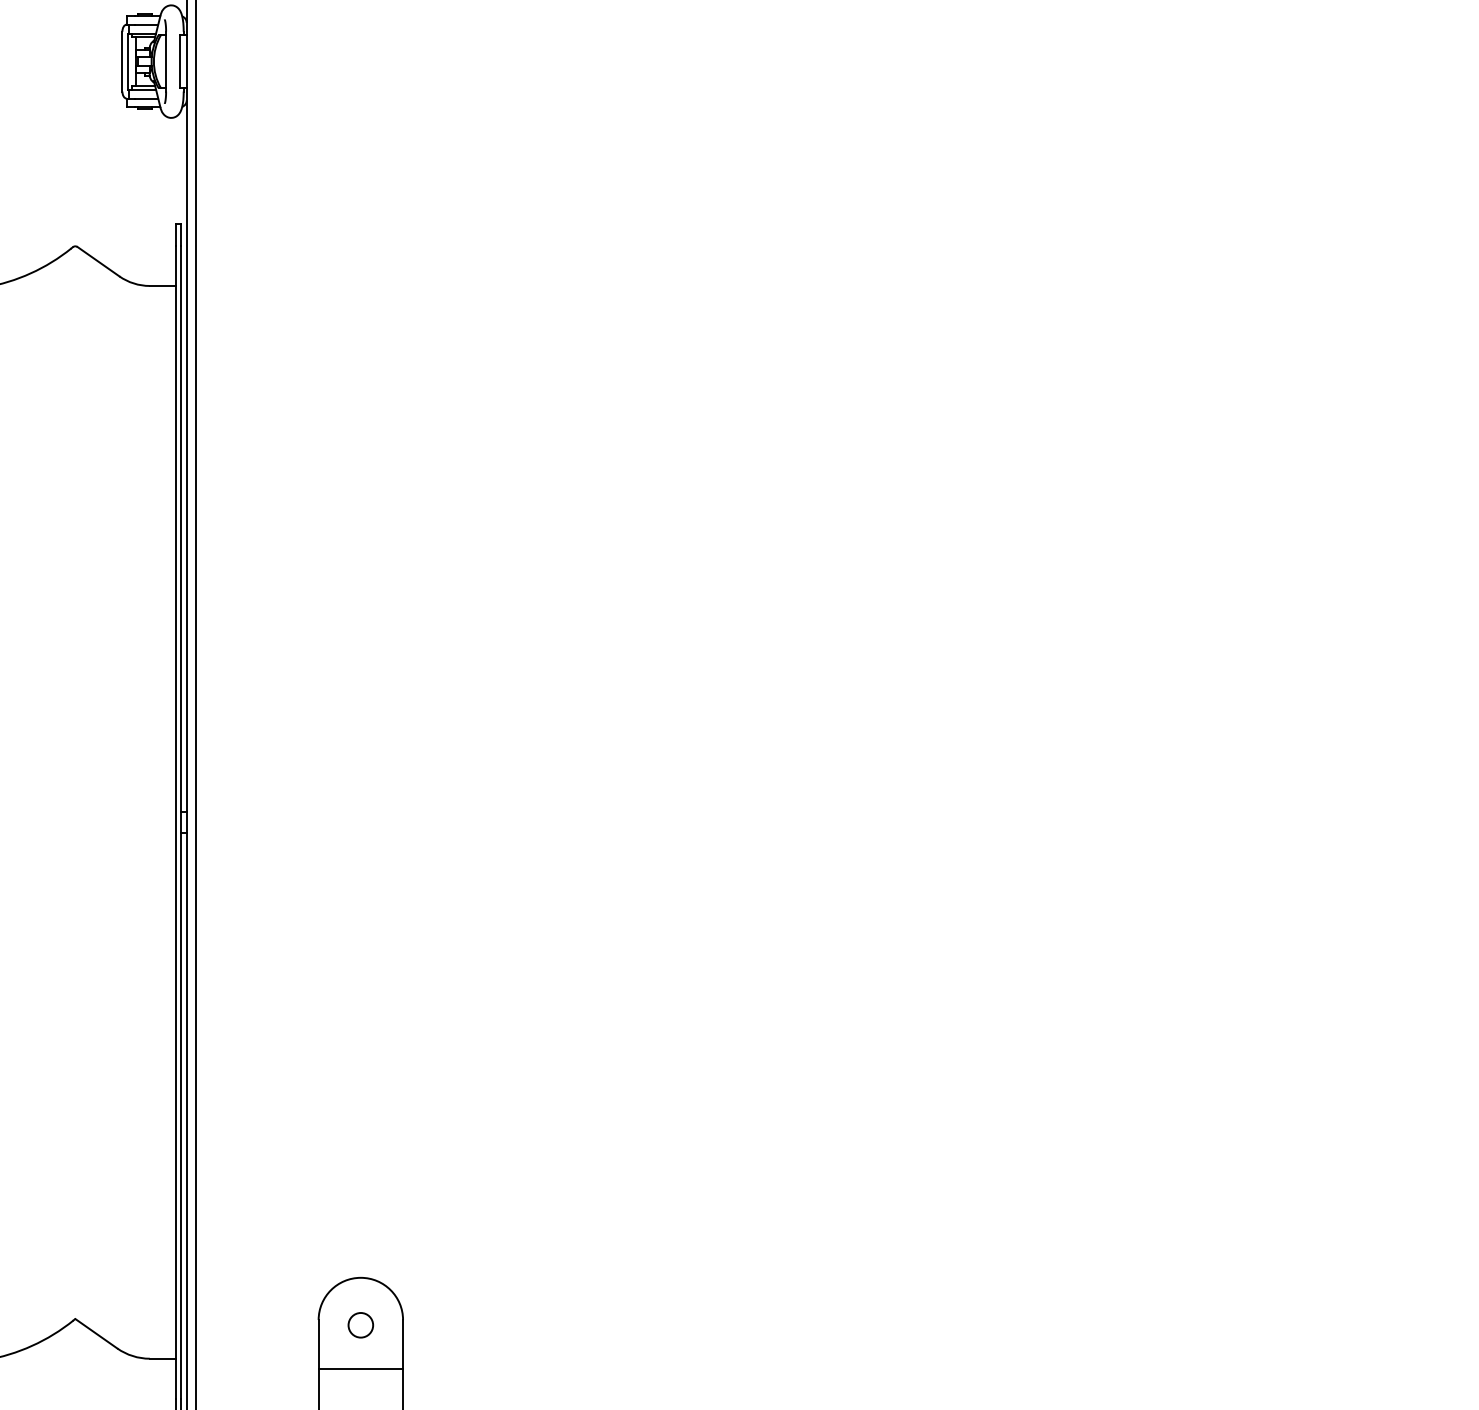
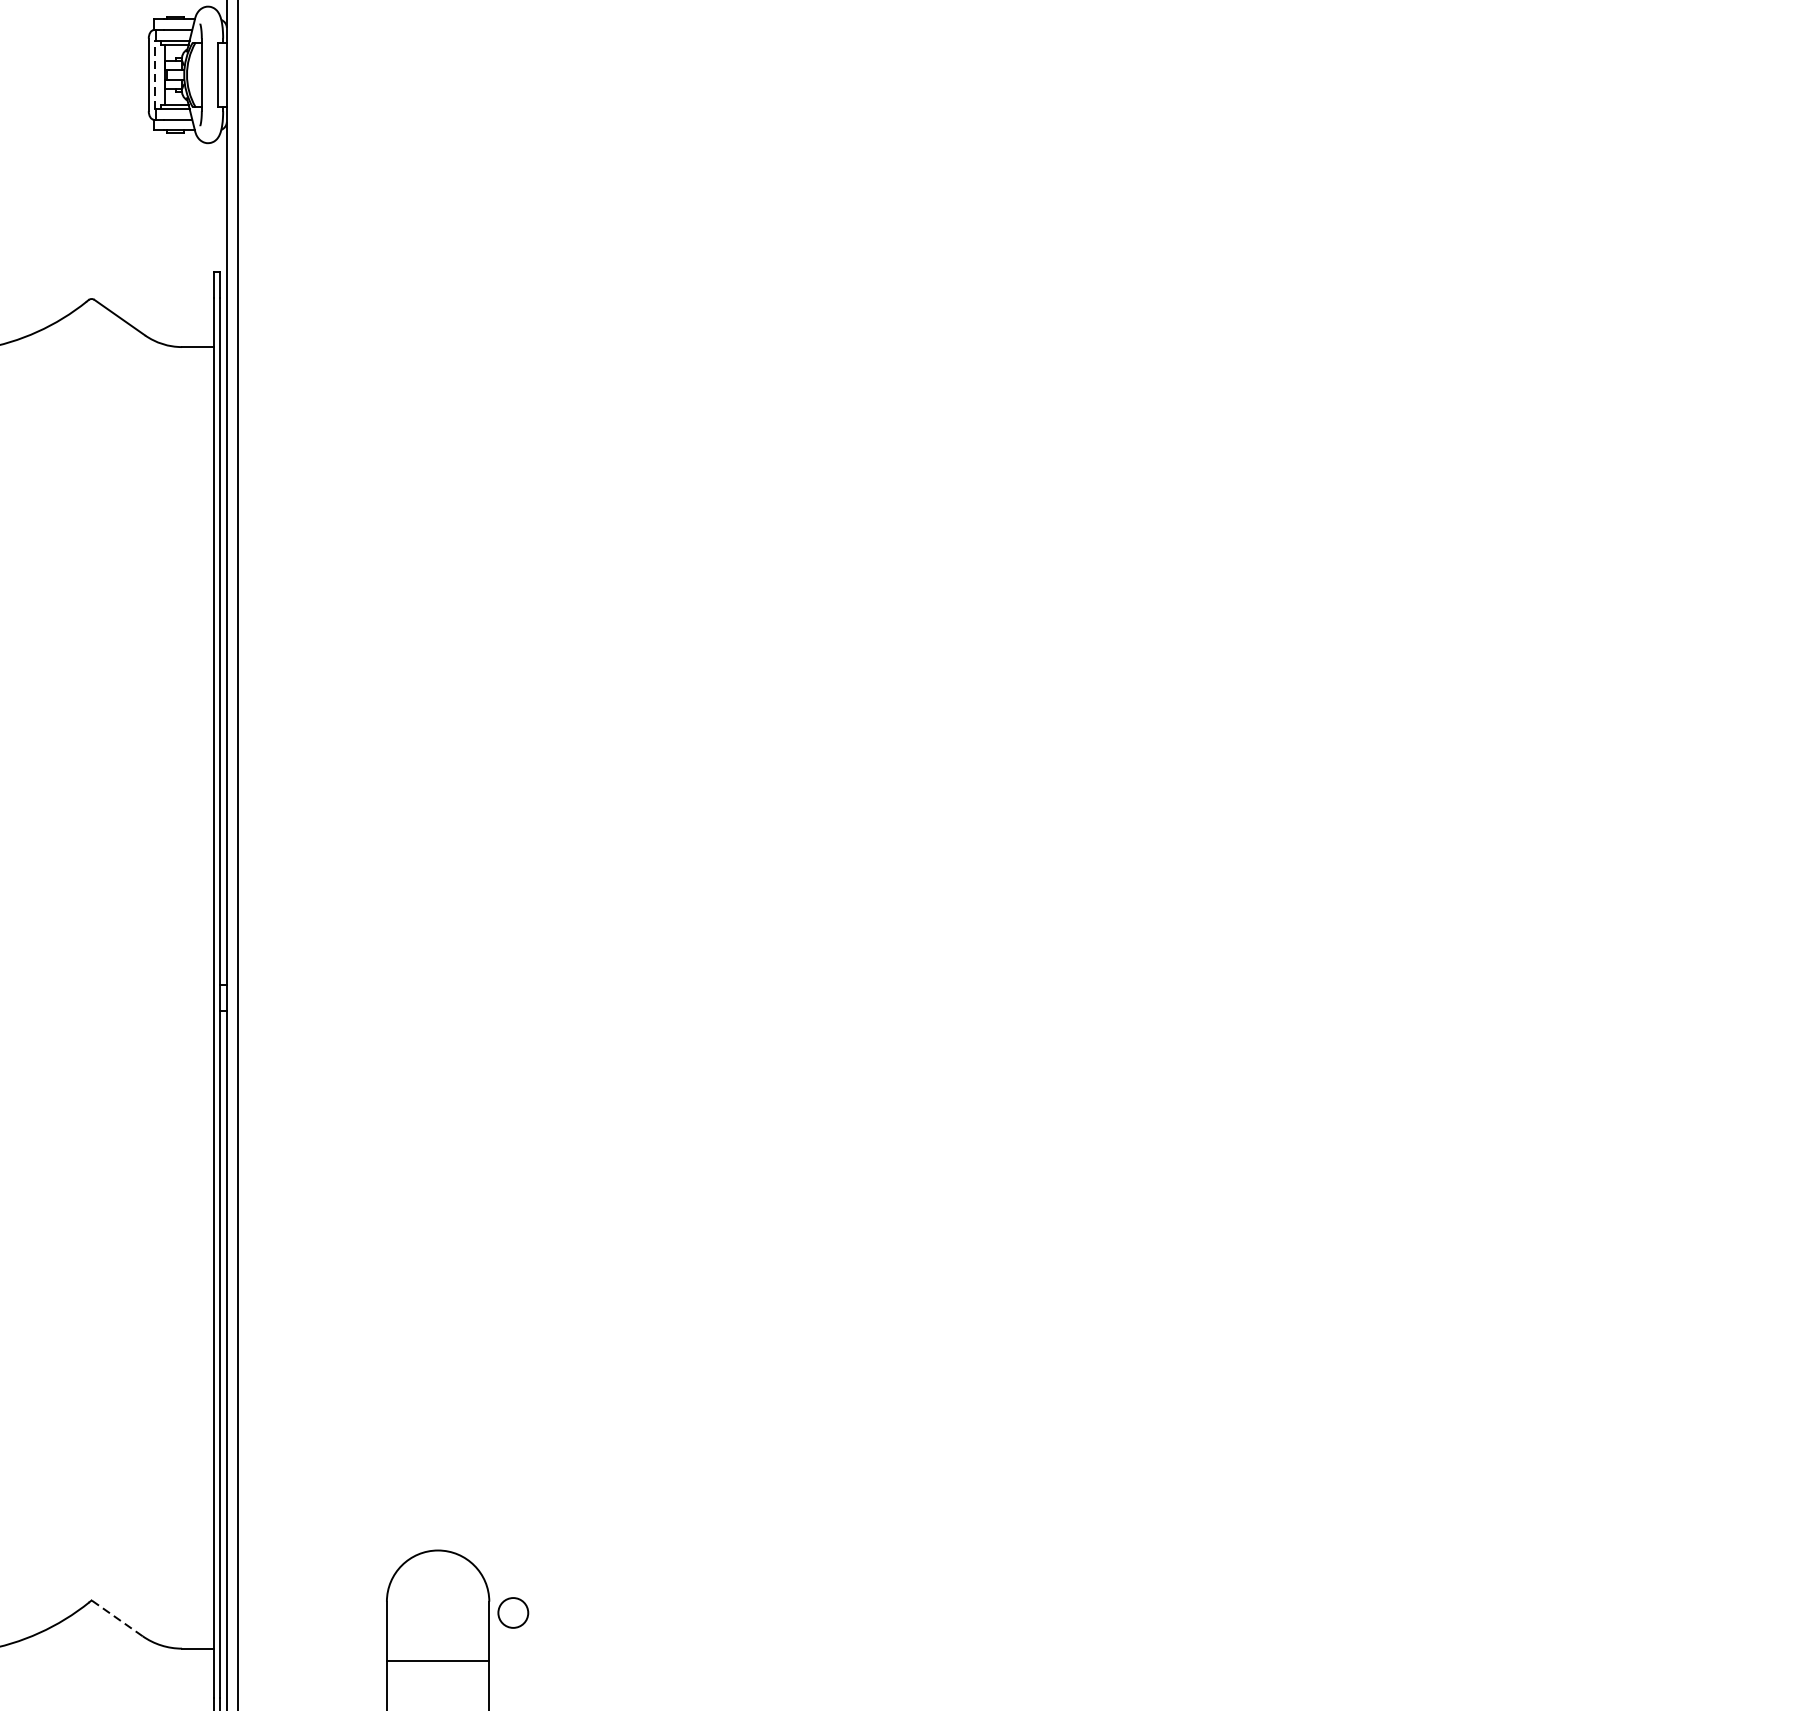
line: (127, 61) -> (154, 74), solid -> dashed
circle: (360, 1325) -> (512, 1613), moved
line: (96, 1333) -> (117, 1618), solid -> dashed

